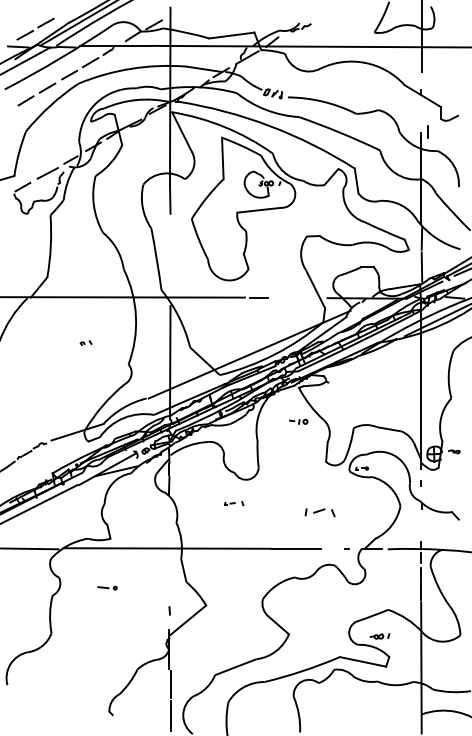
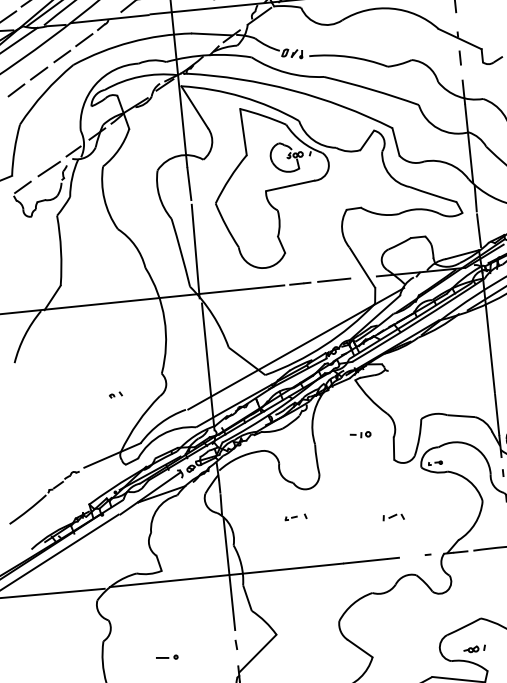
line: (427, 131) -> (459, 57), moved
line: (169, 259) -> (195, 251), added
line: (289, 297) -> (334, 280), added
part: (85, 342) -> (115, 394), moved
part: (298, 421) -> (360, 434), moved
part: (320, 512) -> (393, 517), size x0.62
line: (170, 547) -> (229, 573), added
part: (107, 587) -> (167, 657), moved

